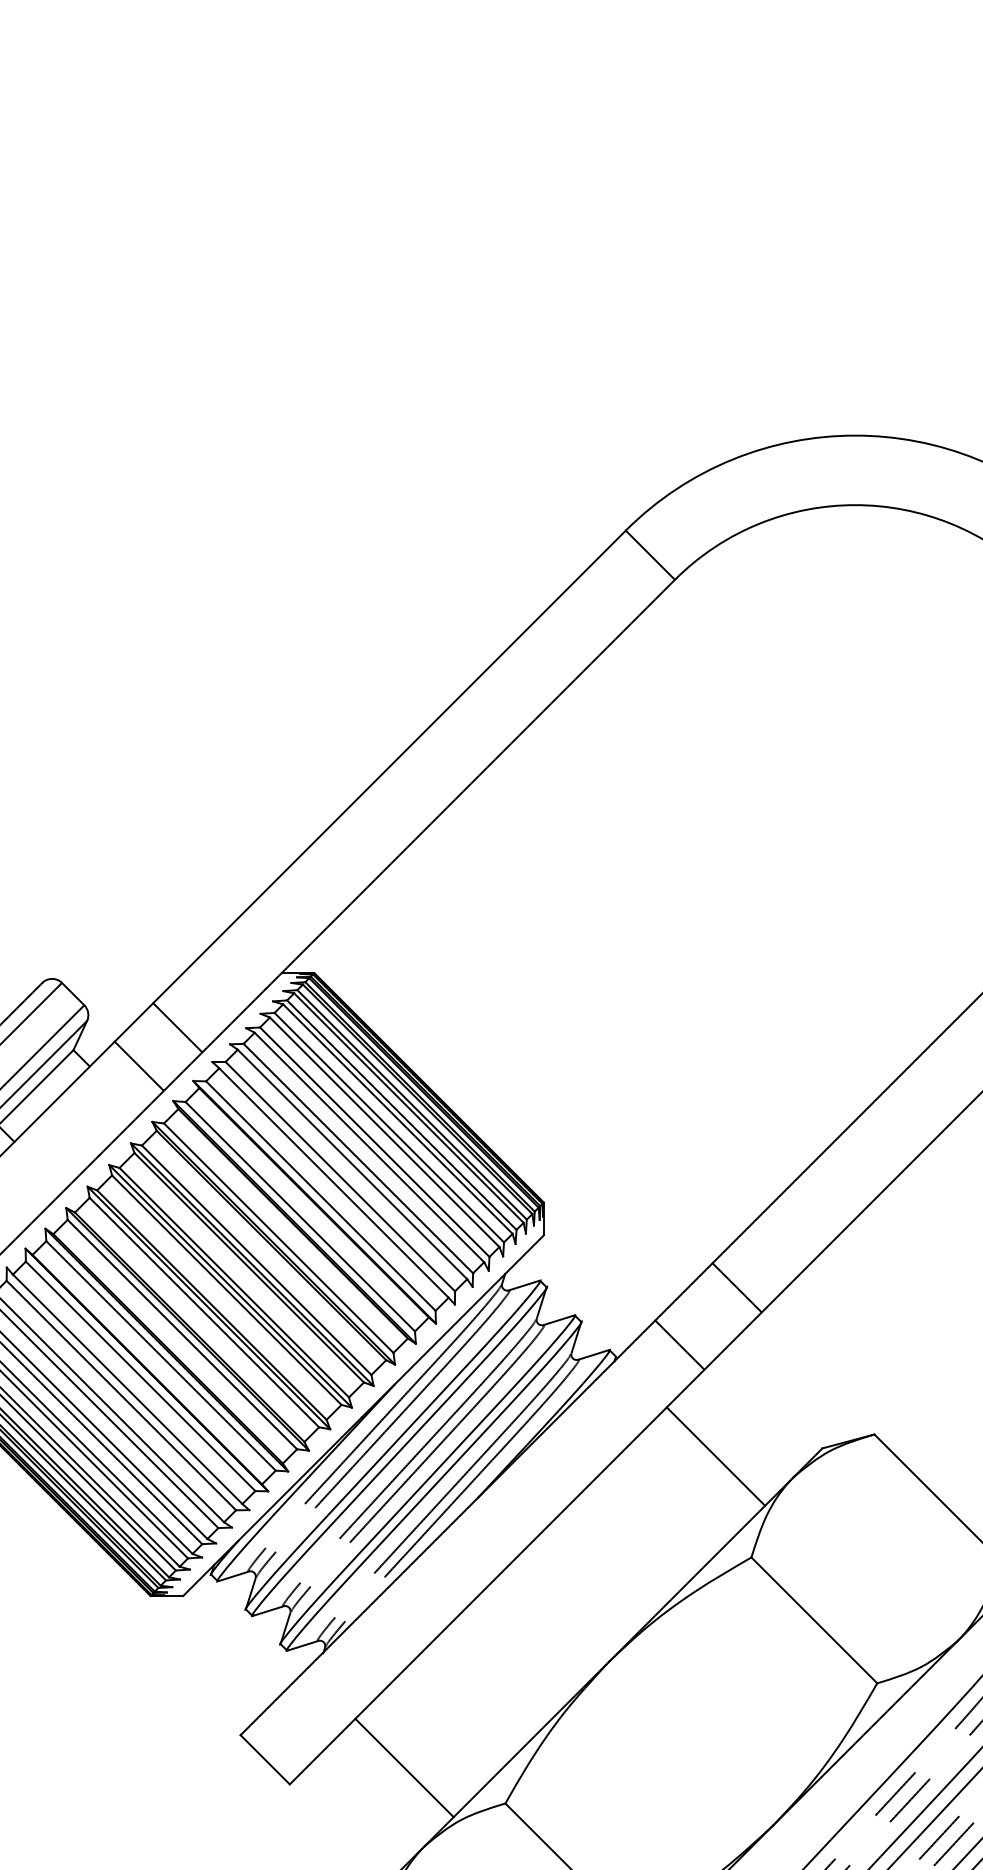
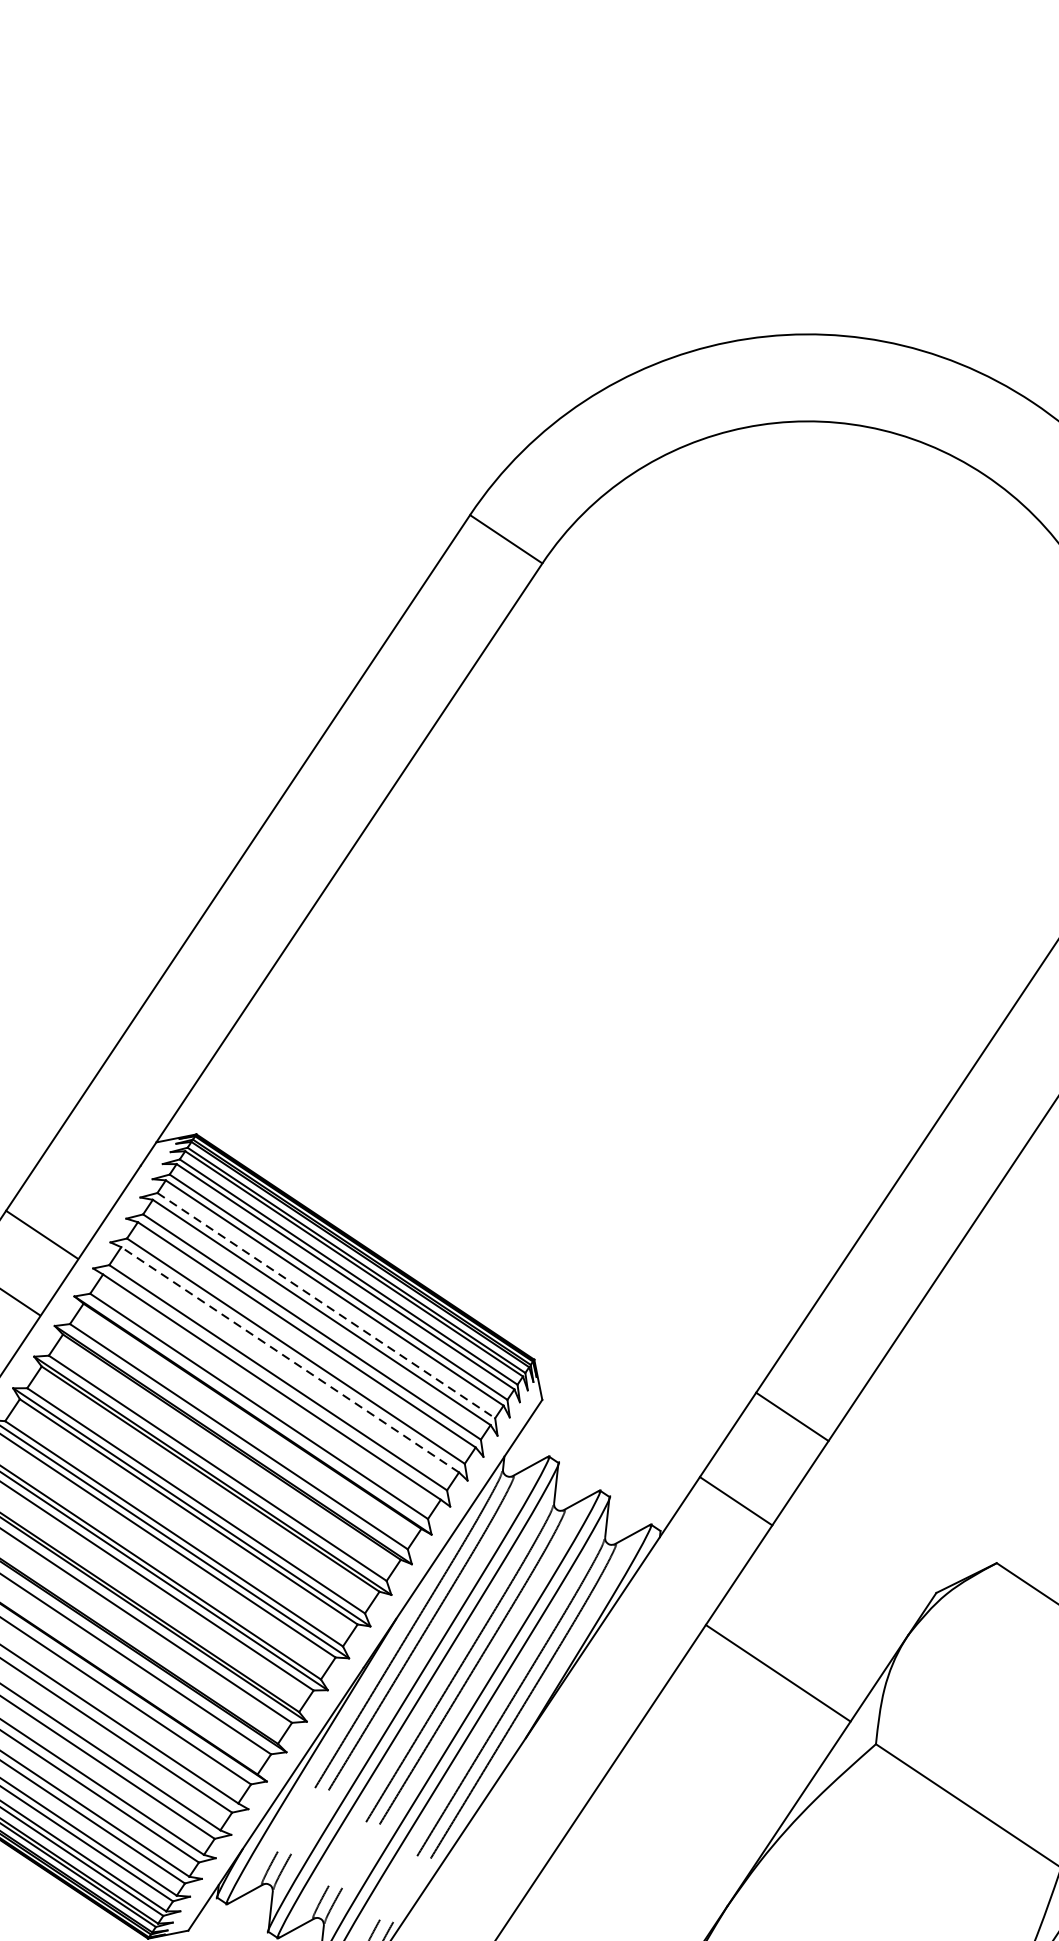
line: (389, 1128) -> (326, 1306), solid -> dashed
line: (352, 1164) -> (290, 1359), solid -> dashed
line: (715, 1456) -> (777, 1673), moved

